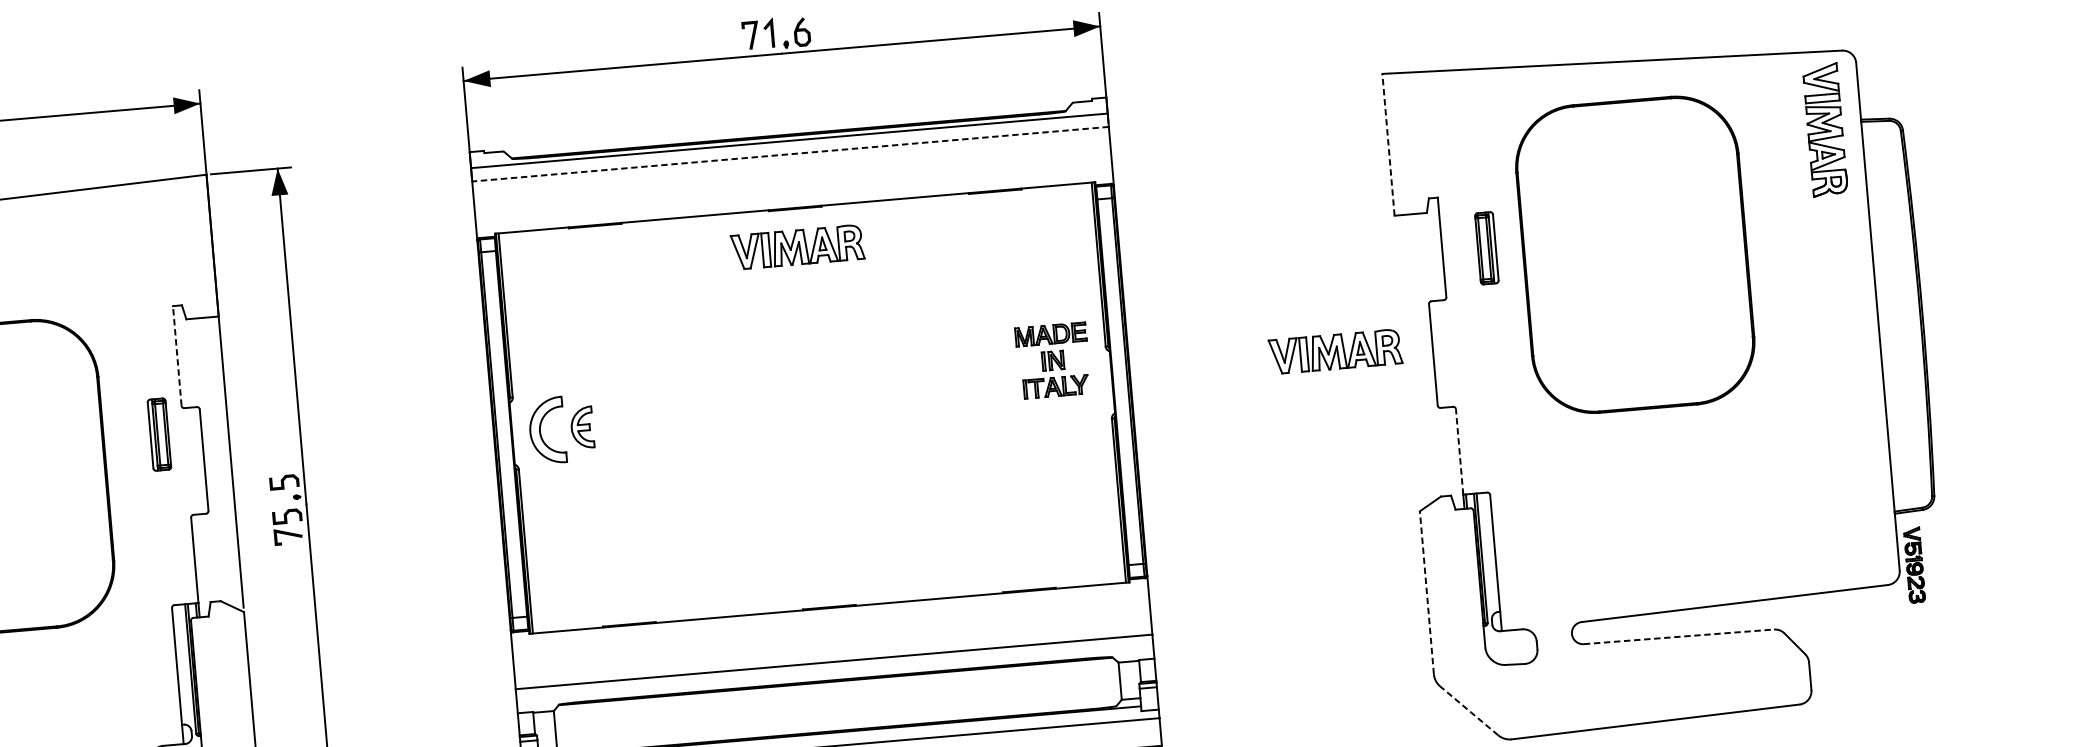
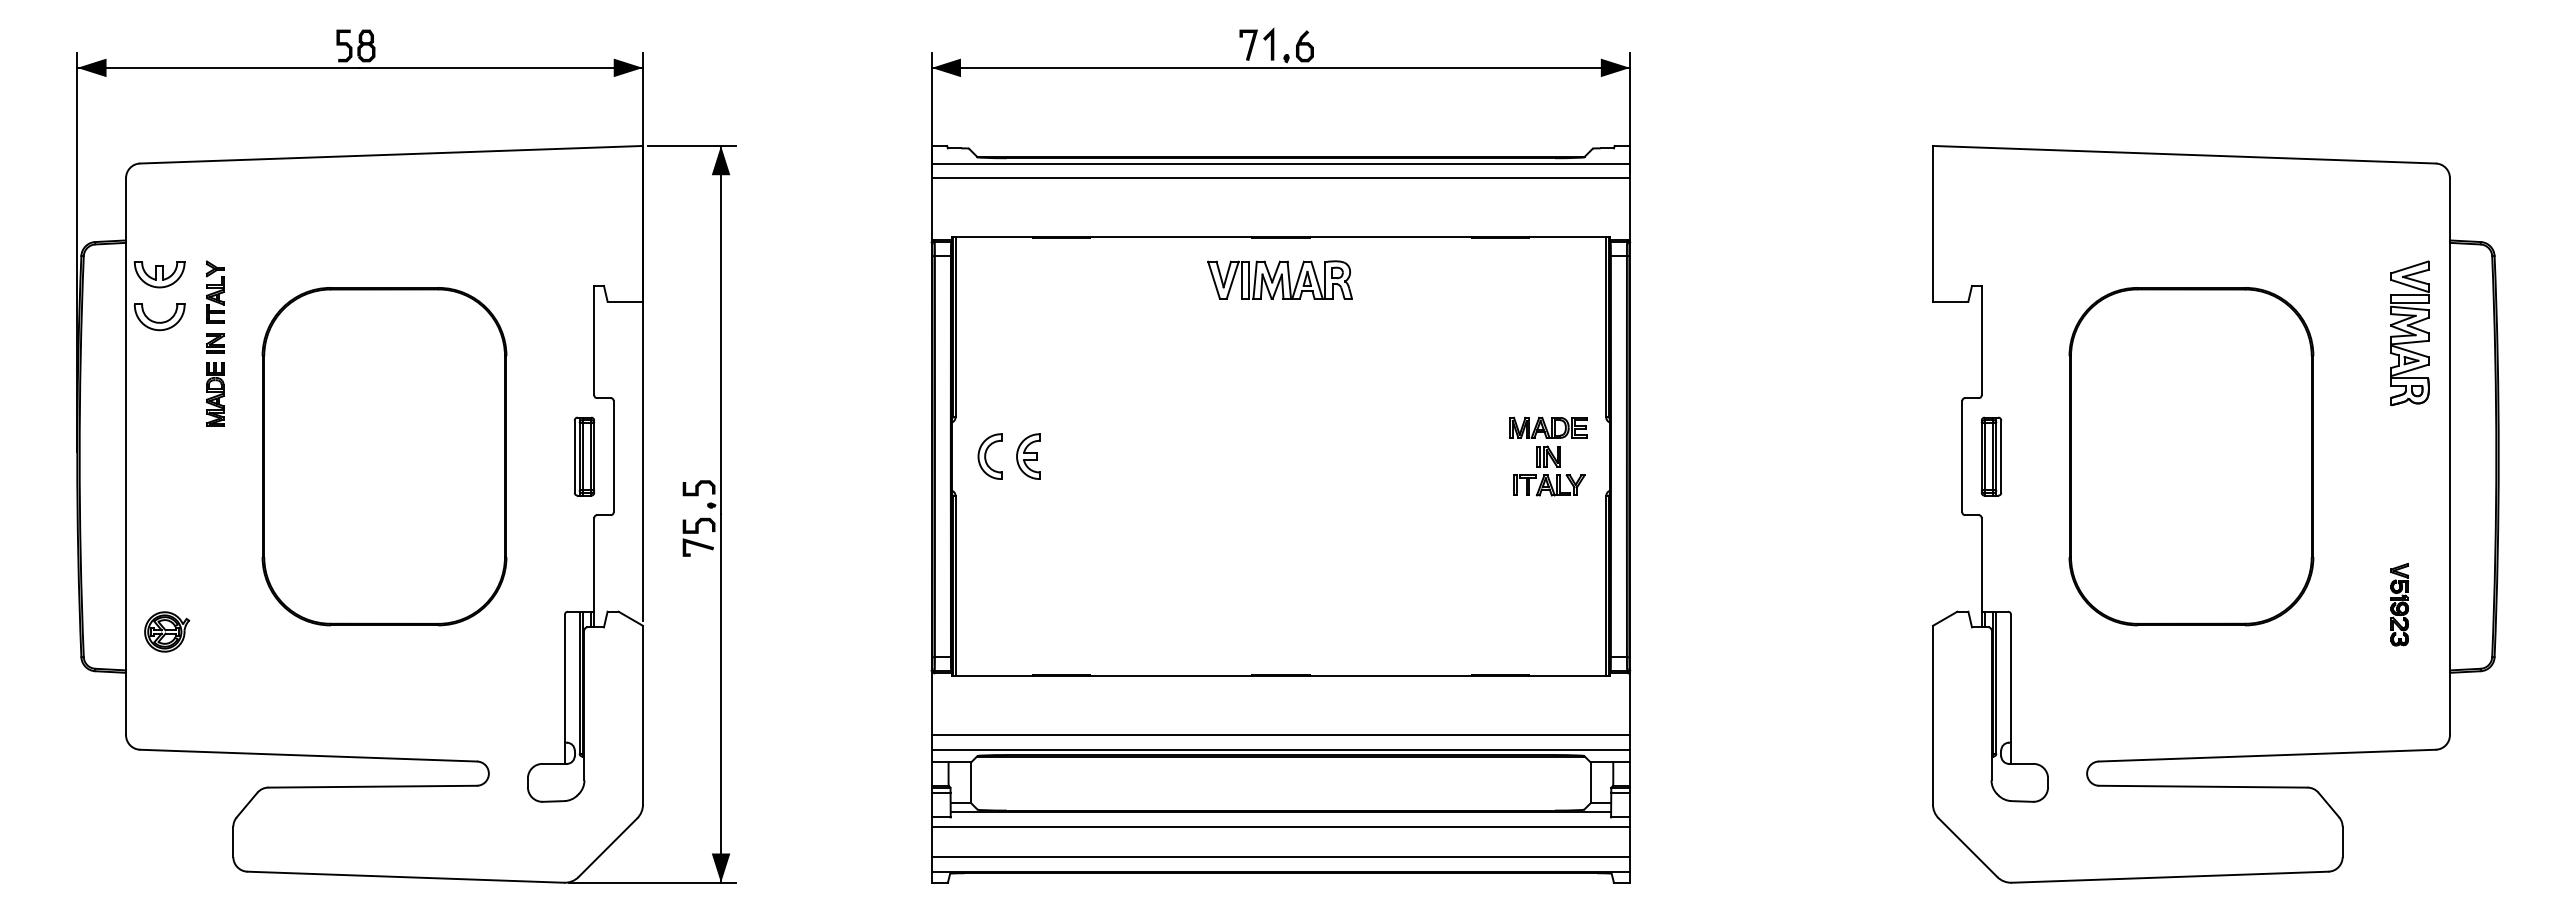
part: (1824, 130) -> (2409, 333), moved
line: (1388, 144) -> (1932, 223), dashed -> solid
line: (790, 154) -> (1280, 178), dashed -> solid
part: (1486, 248) -> (1991, 456), moved
part: (1635, 254) -> (2191, 456), moved
part: (1335, 351) -> (1855, 443), removed
line: (177, 355) -> (594, 340), dashed -> solid
part: (1053, 360) -> (1548, 456), moved
part: (546, 430) -> (989, 456), size x0.62
part: (159, 434) -> (584, 456), moved
line: (1459, 451) -> (1981, 564), dashed -> solid
part: (1914, 565) -> (2399, 604), moved
line: (1426, 592) -> (1932, 714), dashed -> solid
line: (1679, 636) -> (2203, 786), dashed -> solid
line: (834, 675) -> (1280, 749), added
line: (1468, 710) -> (1967, 847), dashed -> solid

